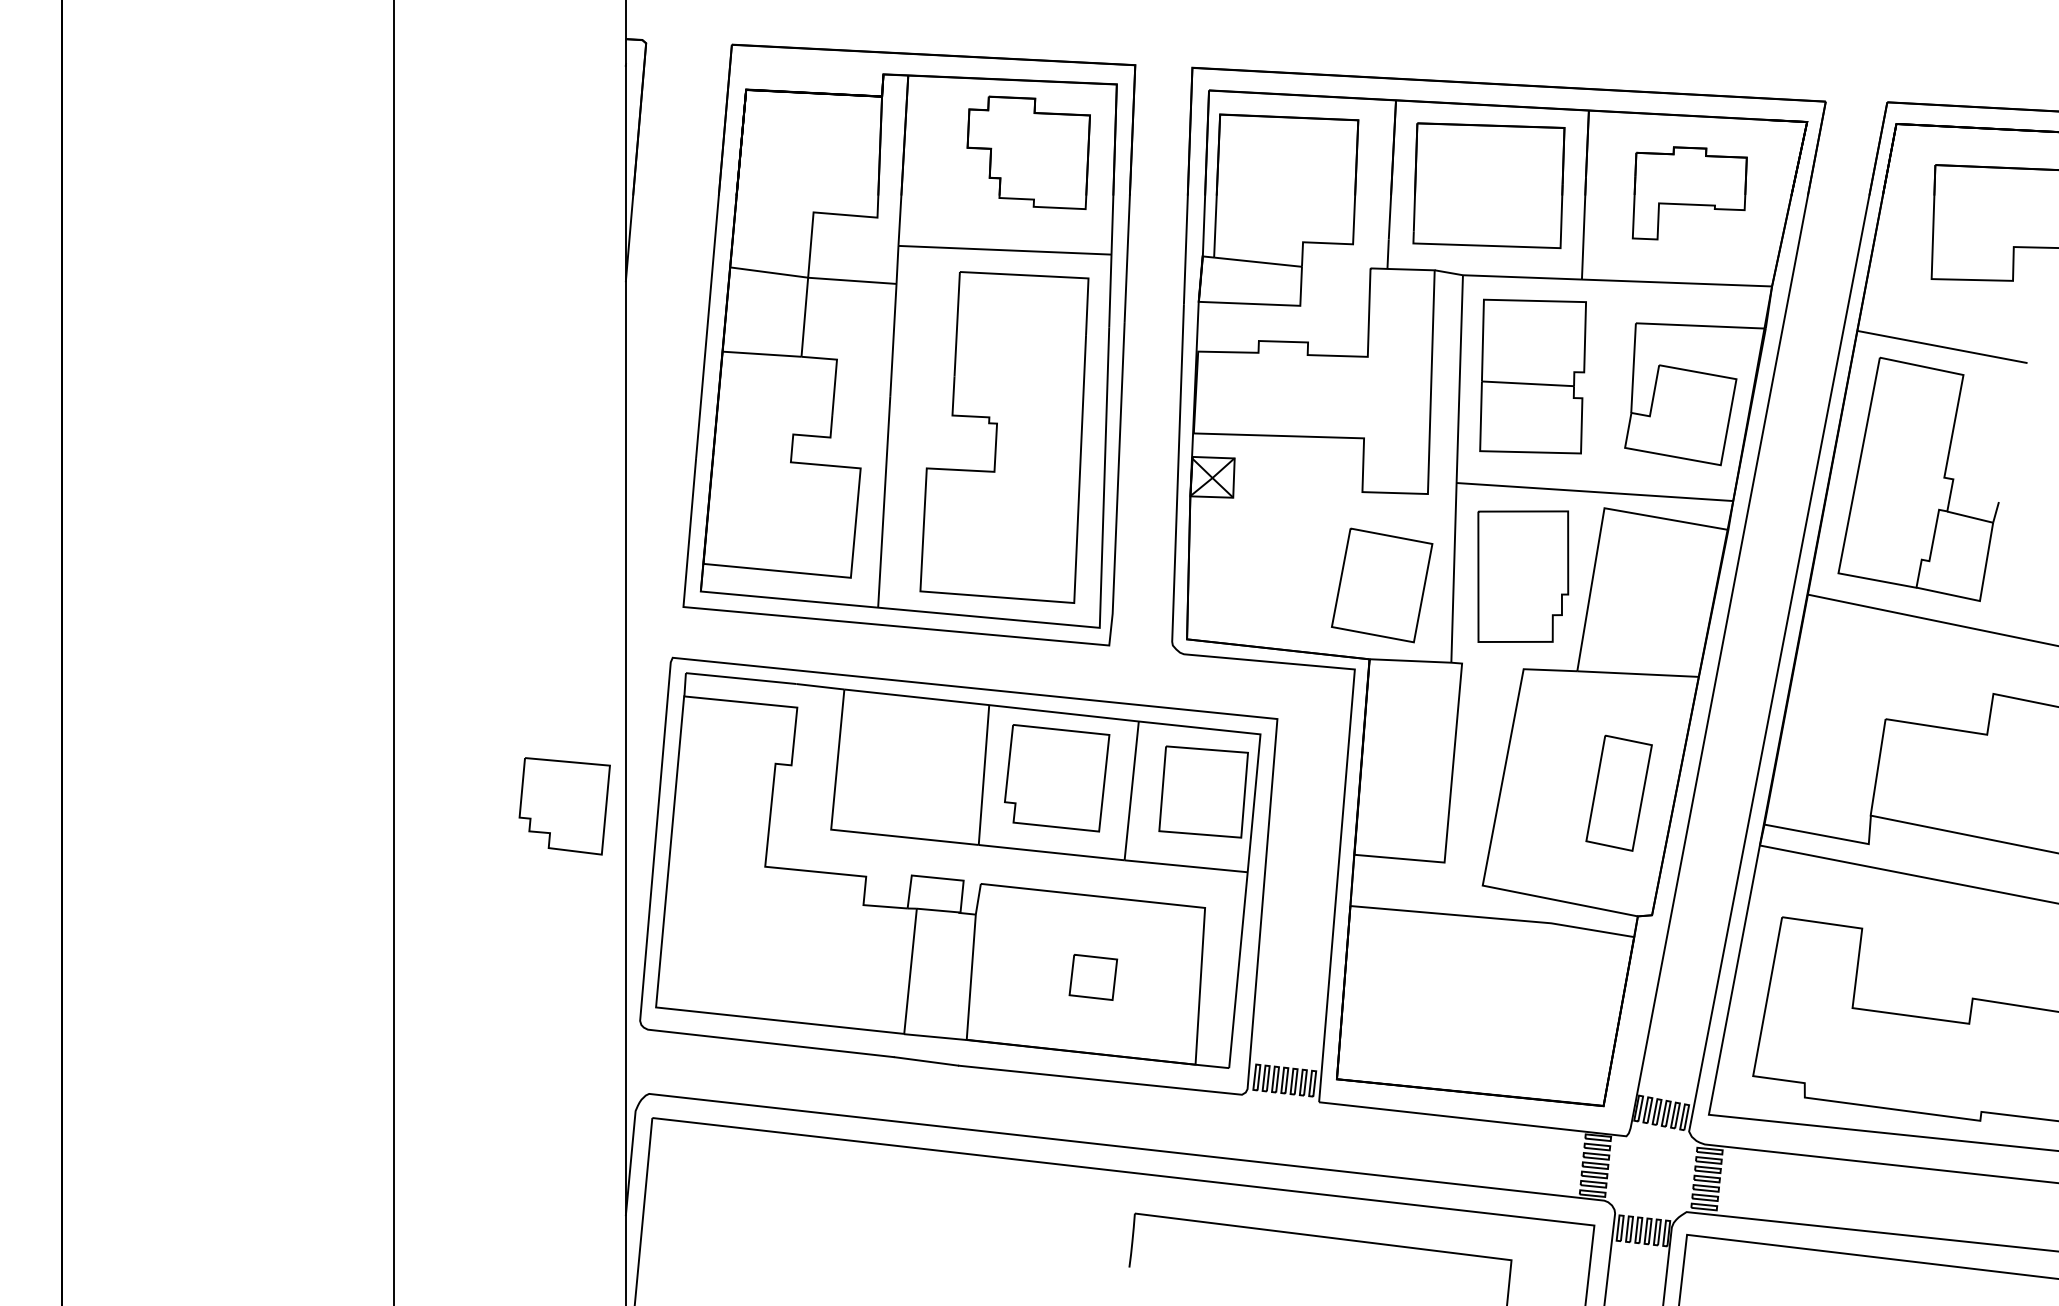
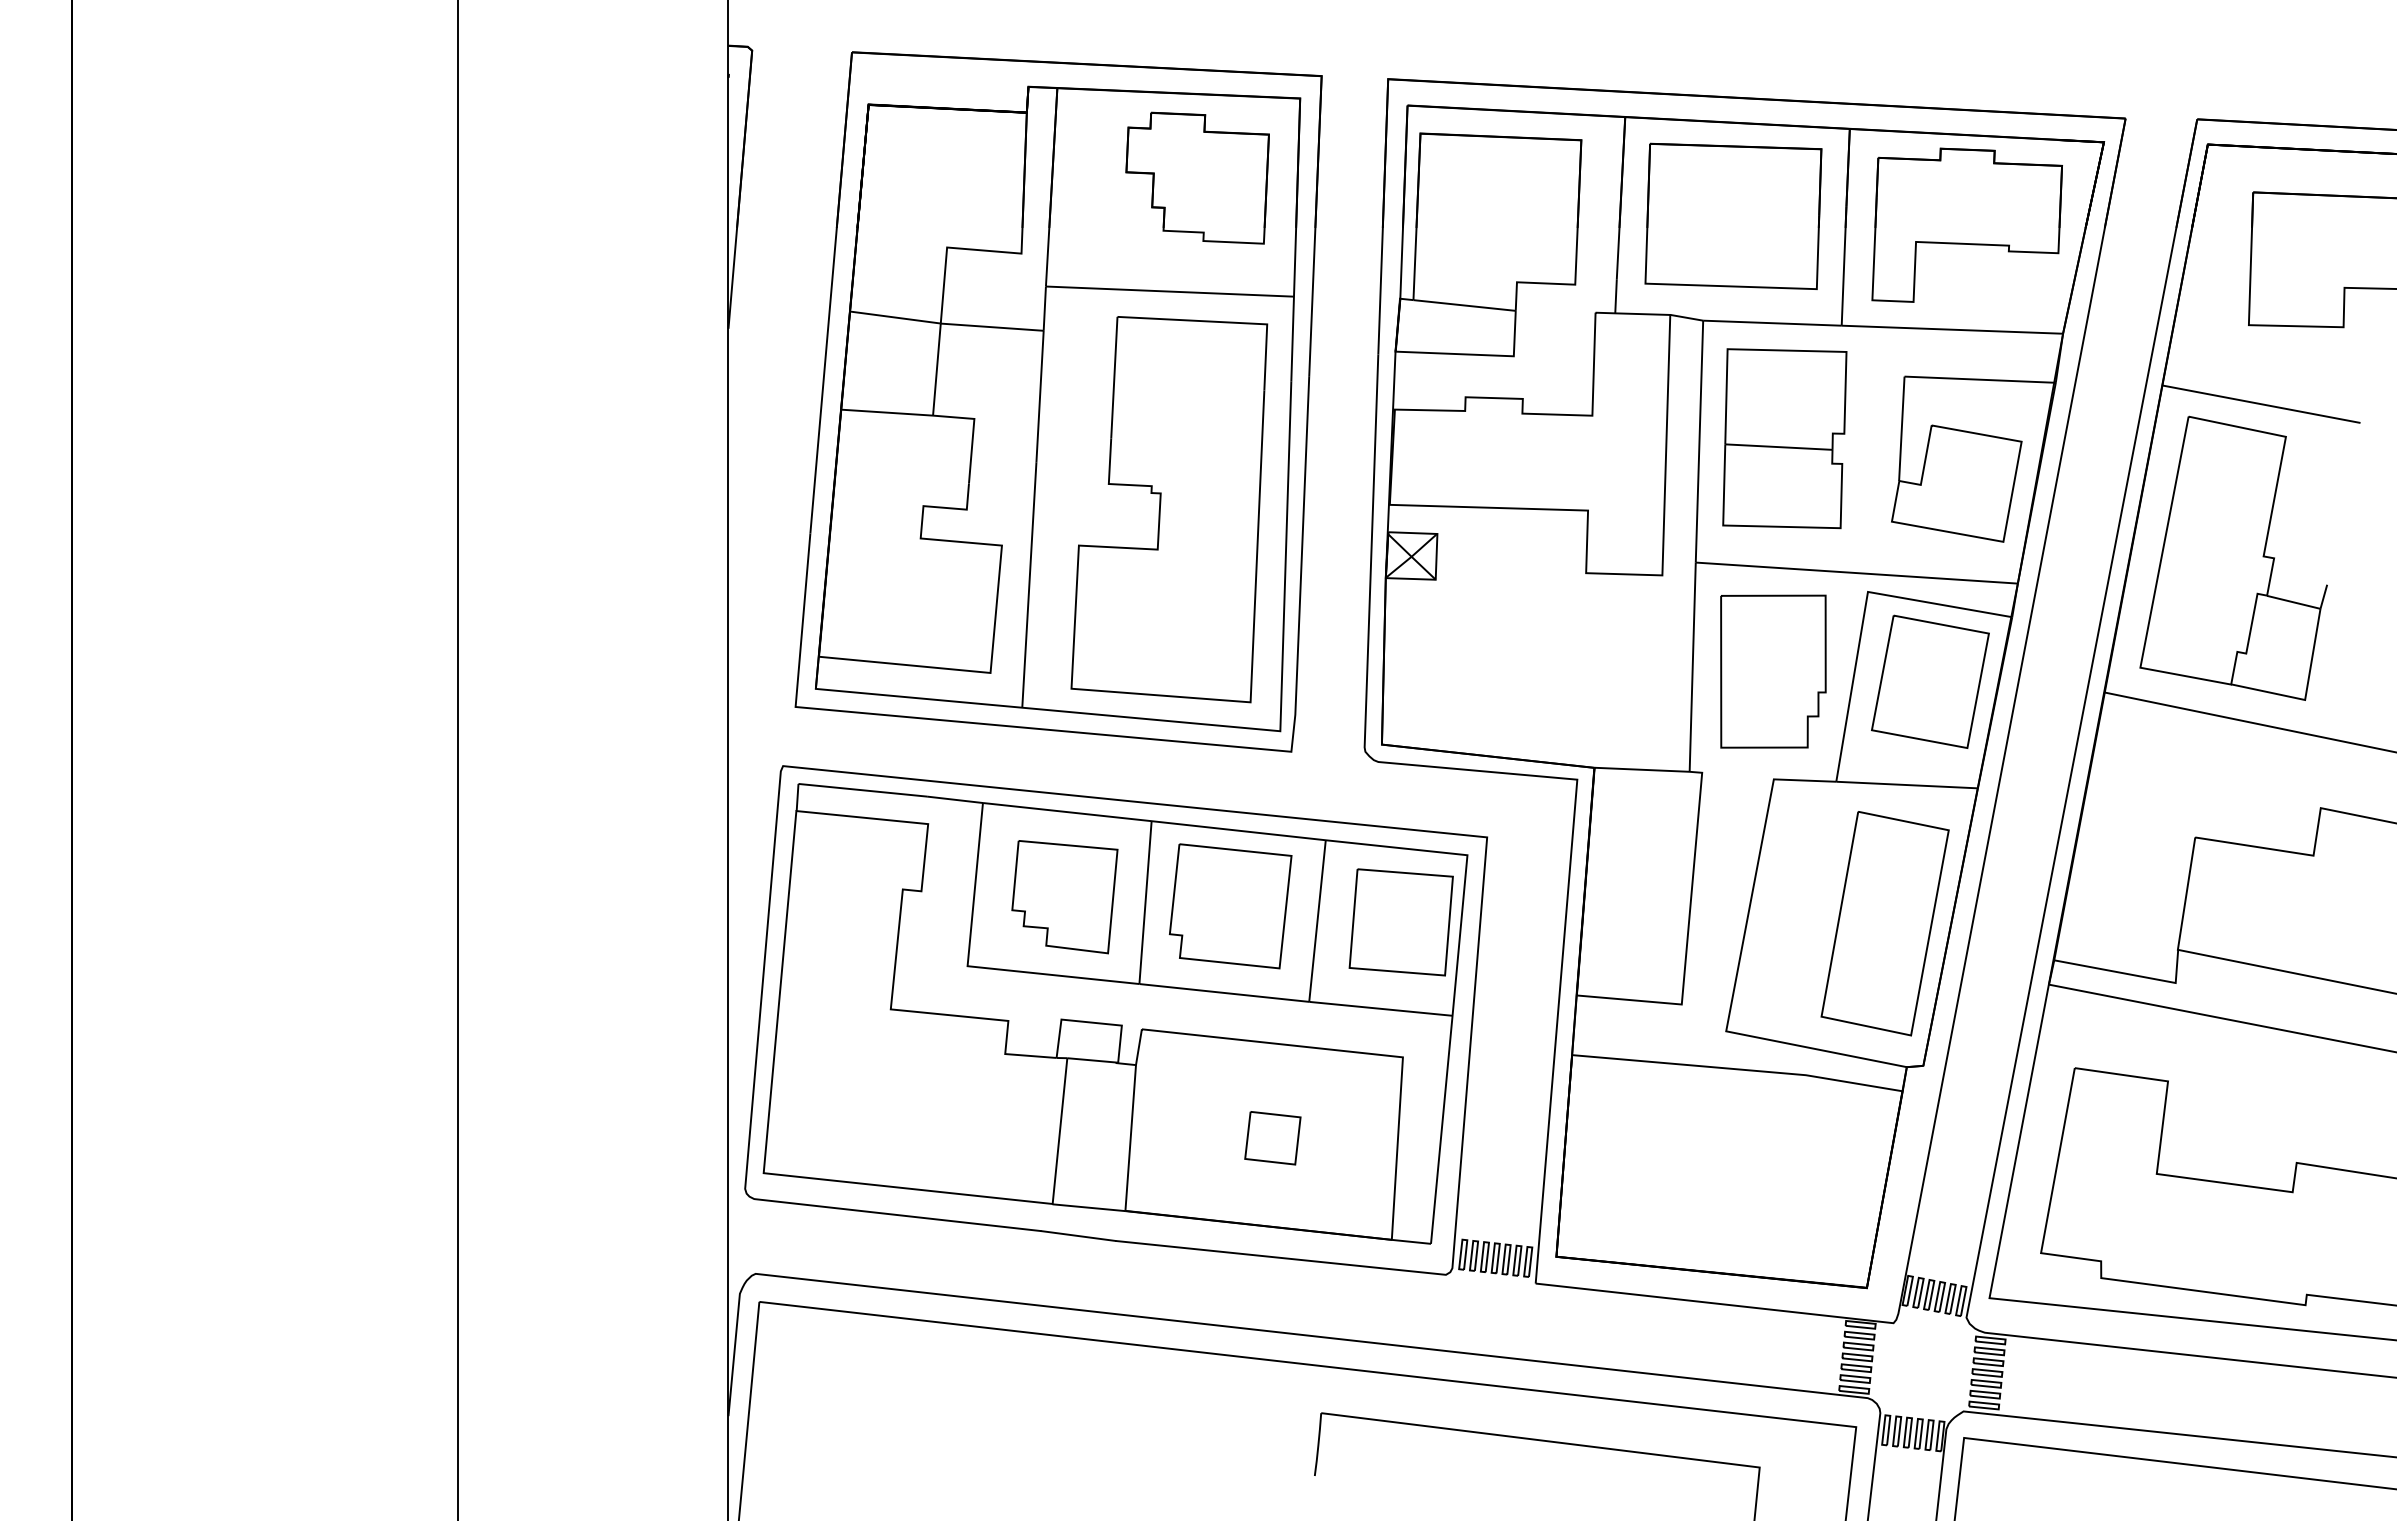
part: (1689, 193) -> (1966, 225), size x1.43
part: (1382, 585) -> (1930, 681), moved
part: (1618, 793) -> (1884, 924), size x1.67
part: (564, 806) -> (1064, 897), moved

